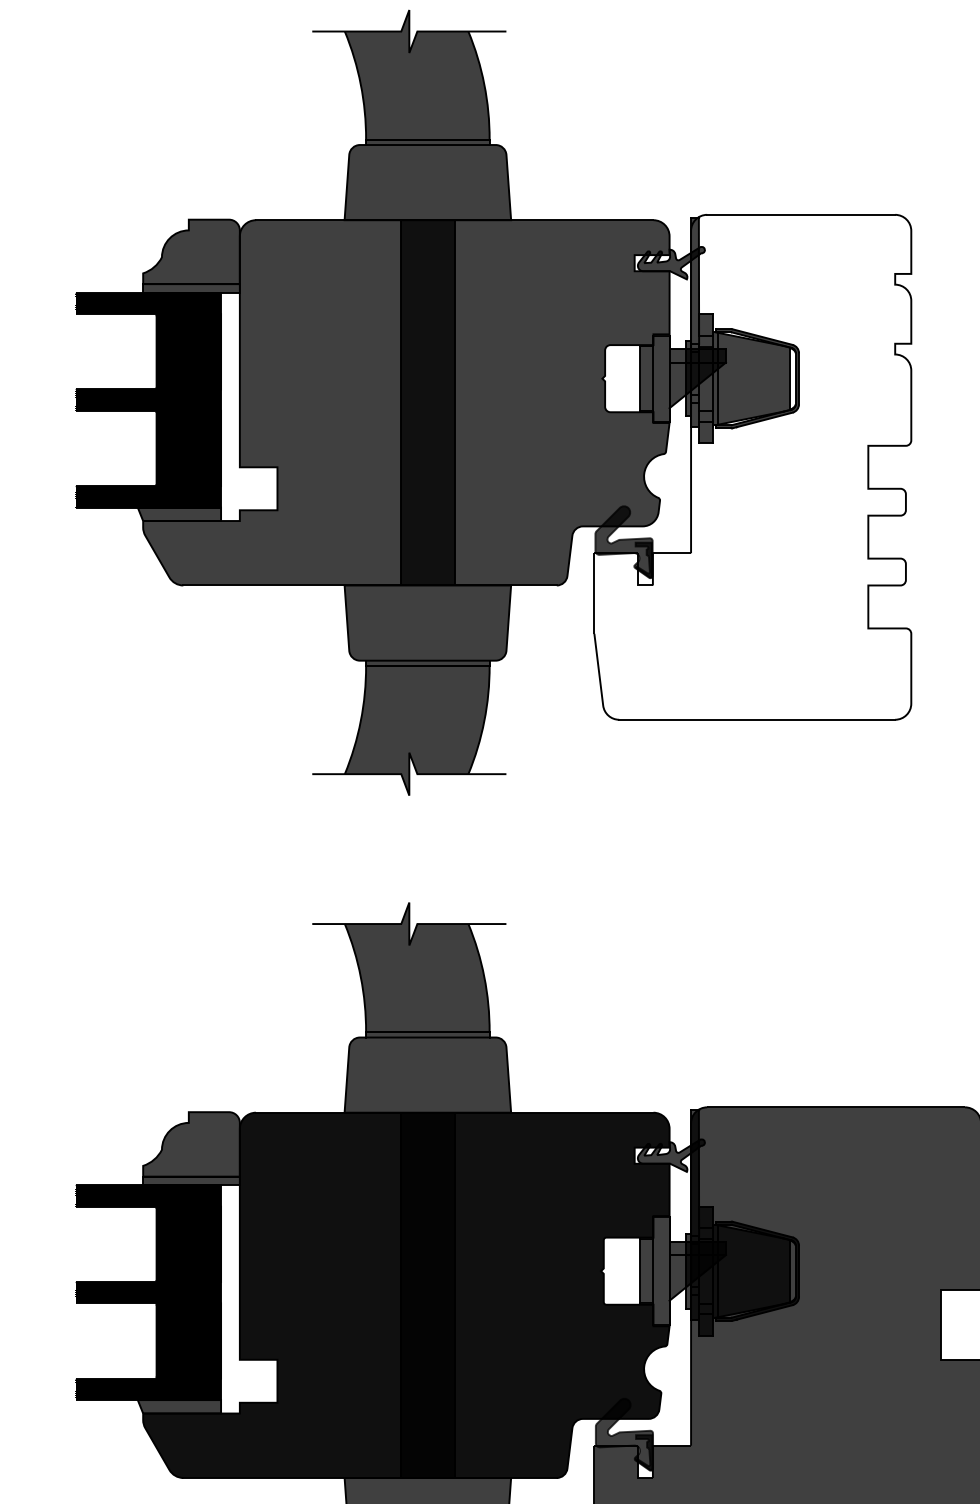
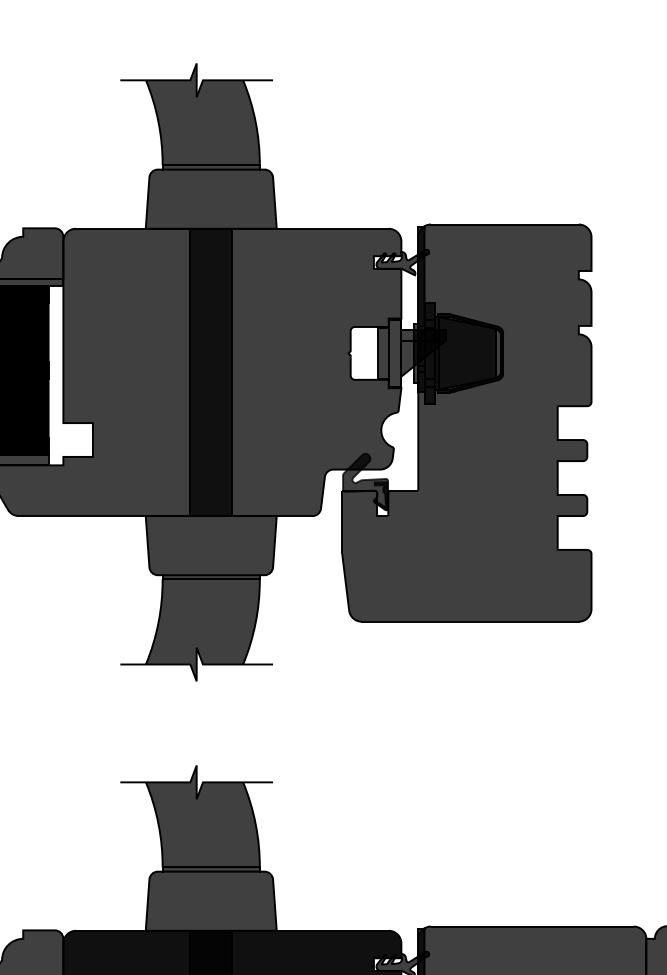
fill: (752, 466) -> (466, 422), added

